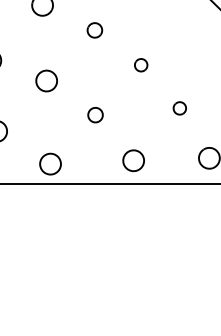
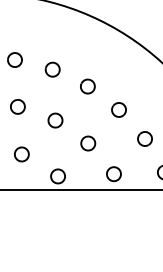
part: (94, 30) -> (87, 86), size x1.43
part: (140, 64) -> (118, 109), size x1.67
part: (179, 107) -> (144, 138), size x1.67
part: (95, 115) -> (88, 143), size x1.43

